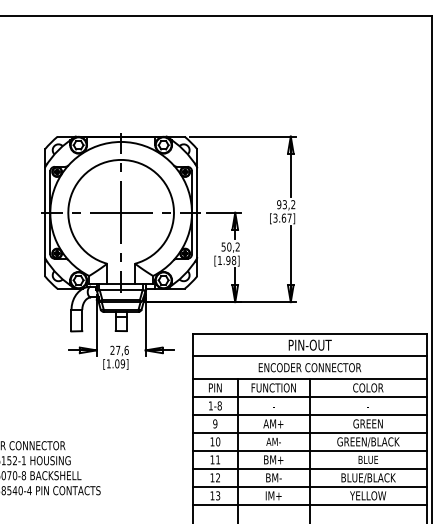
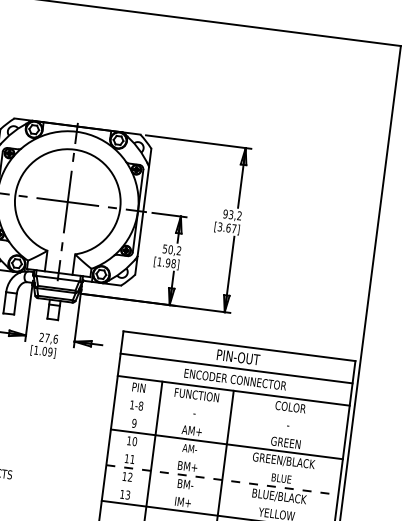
line: (309, 396) -> (231, 408), removed
line: (309, 414) -> (228, 426), removed
line: (309, 450) -> (224, 461), removed
line: (309, 468) -> (222, 479), solid -> dashed
line: (309, 486) -> (219, 497), removed

